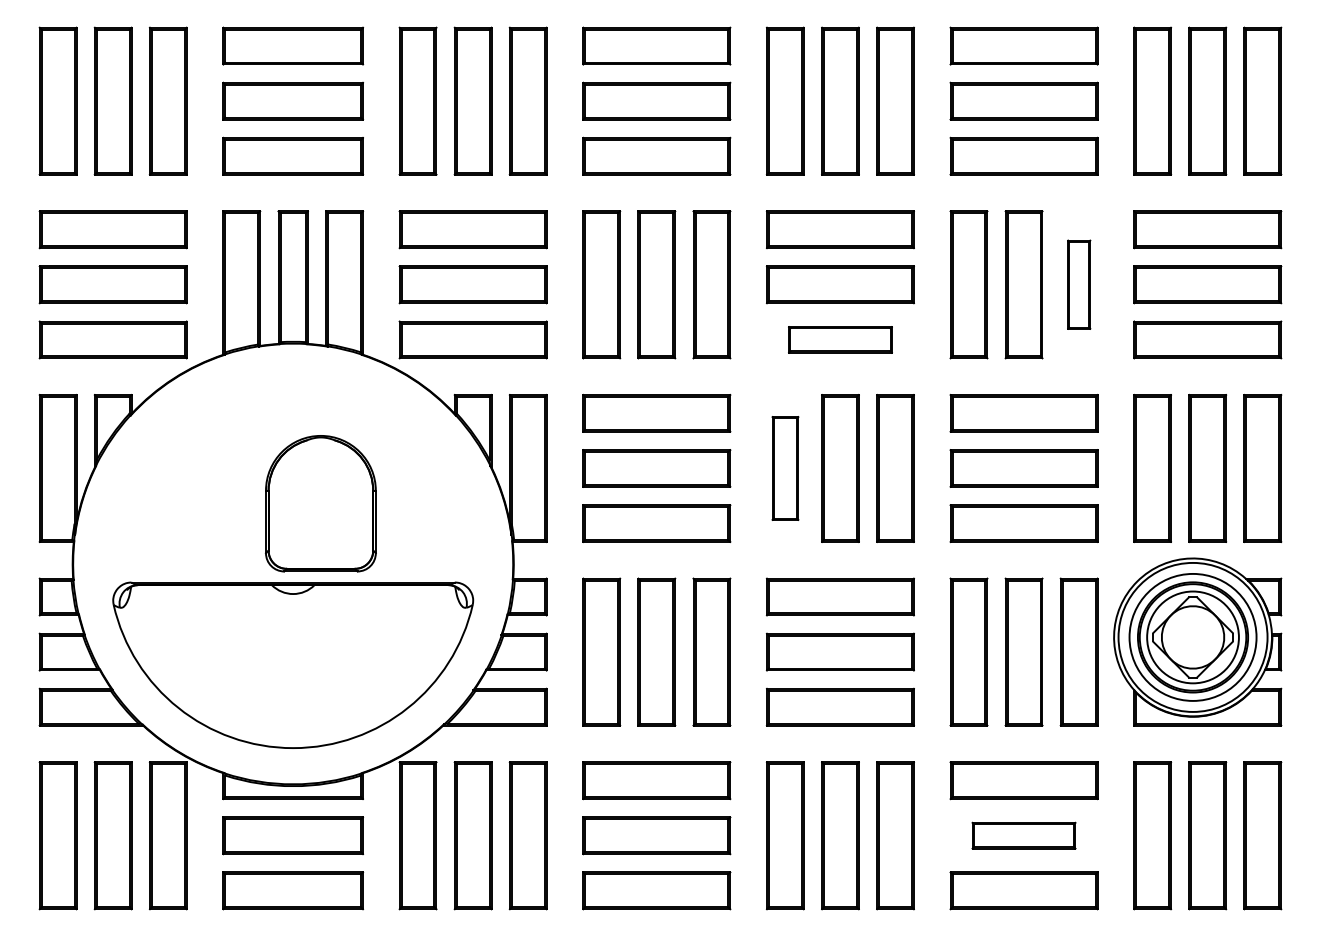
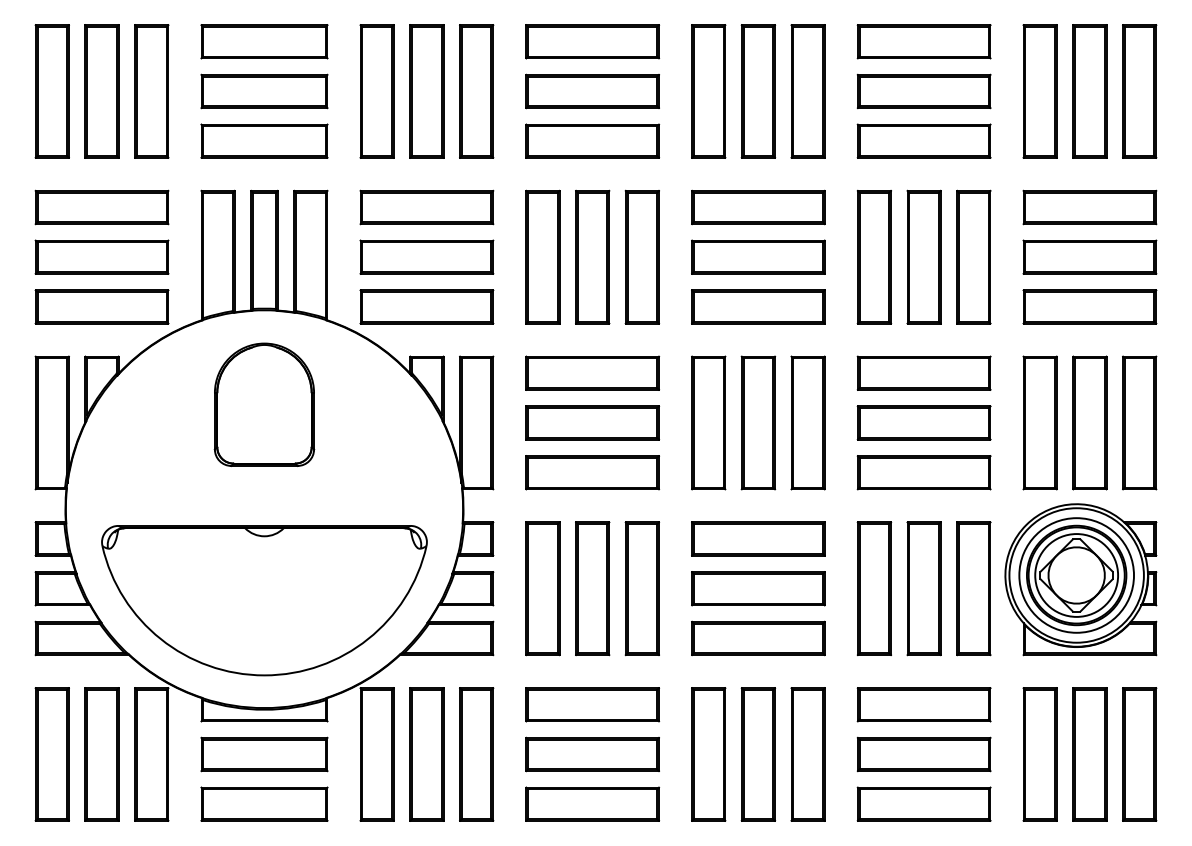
part: (1078, 284) -> (973, 256), size x1.67
part: (840, 339) -> (758, 306), size x1.43
part: (785, 467) -> (708, 422), size x1.43
part: (320, 503) -> (264, 404), moved
part: (1023, 835) -> (923, 754), size x1.43

